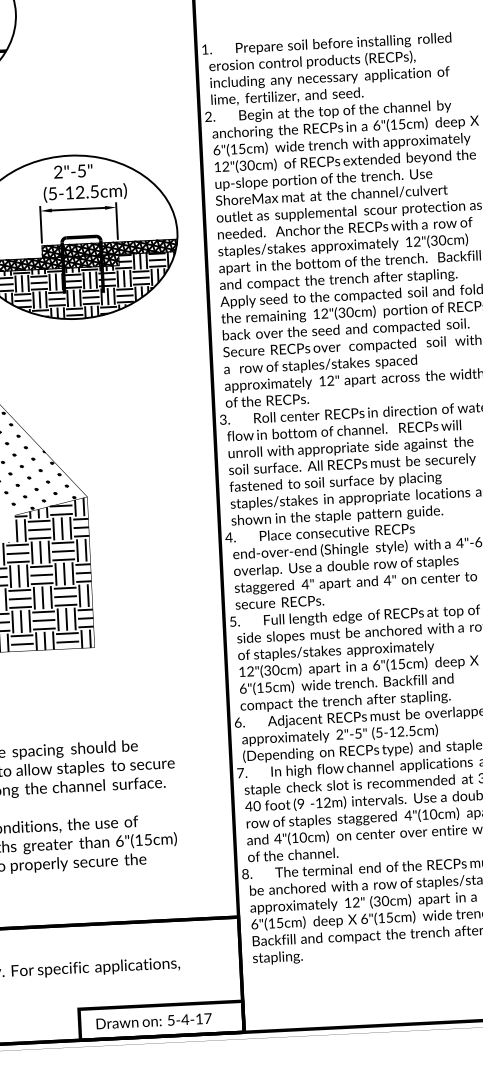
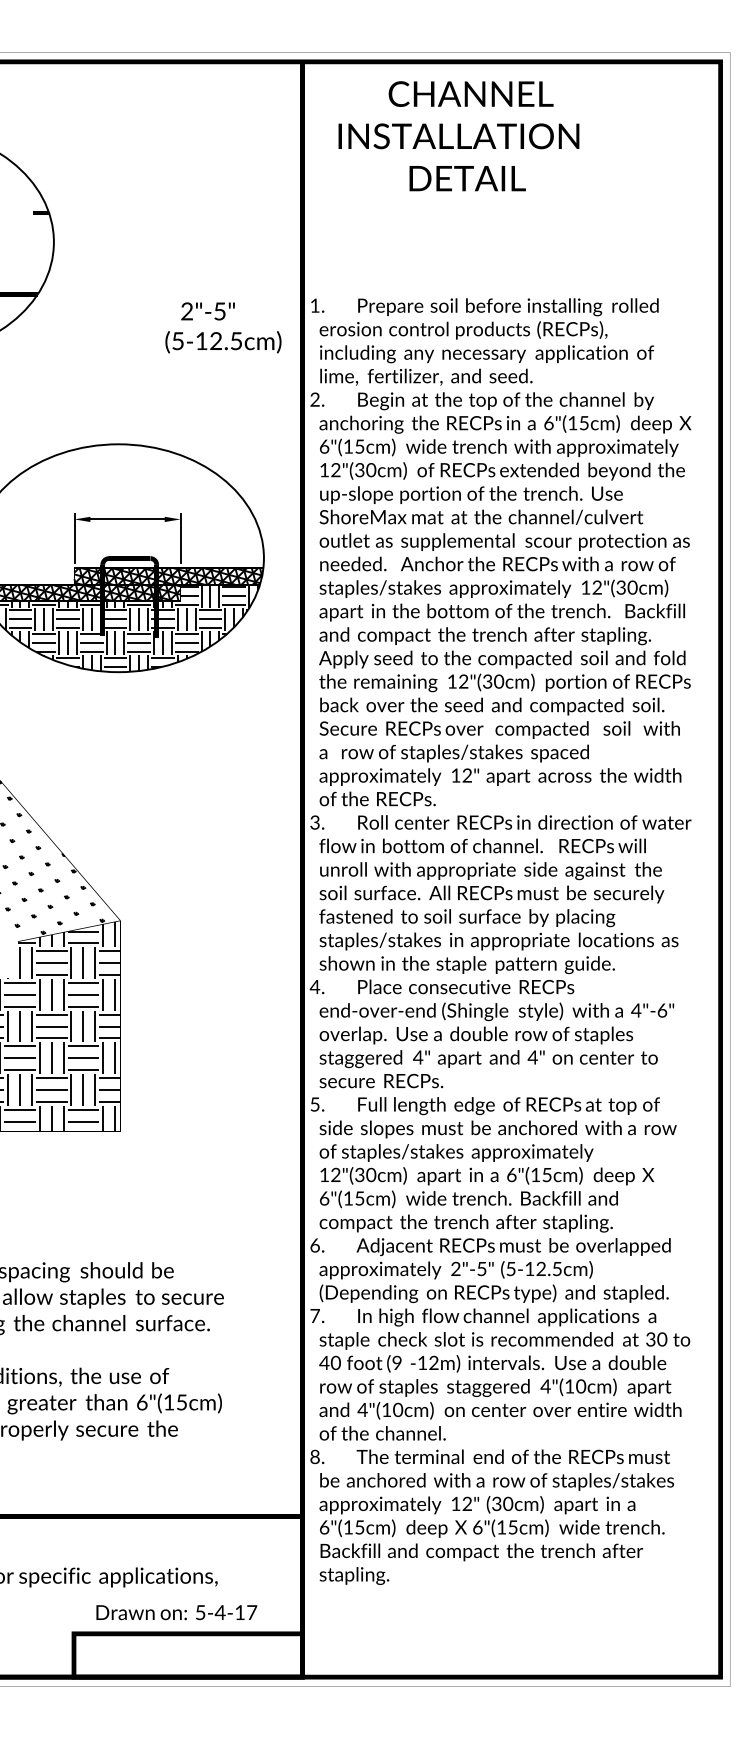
text: (84, 182) -> (223, 327), moved
text: (153, 1021) -> (176, 1612), moved

